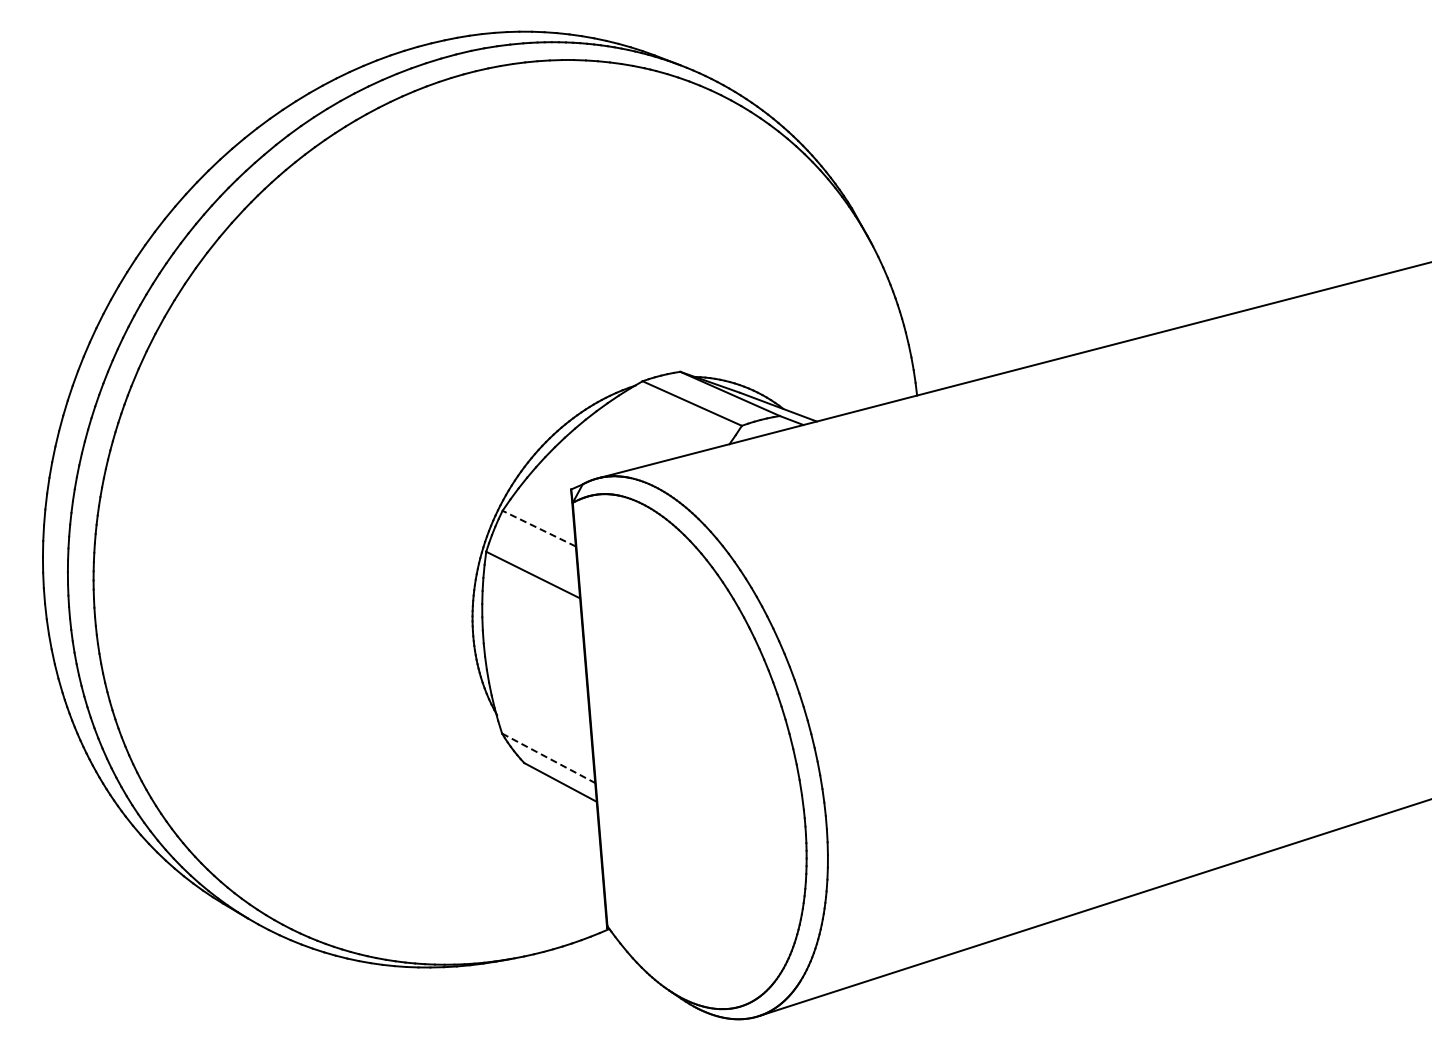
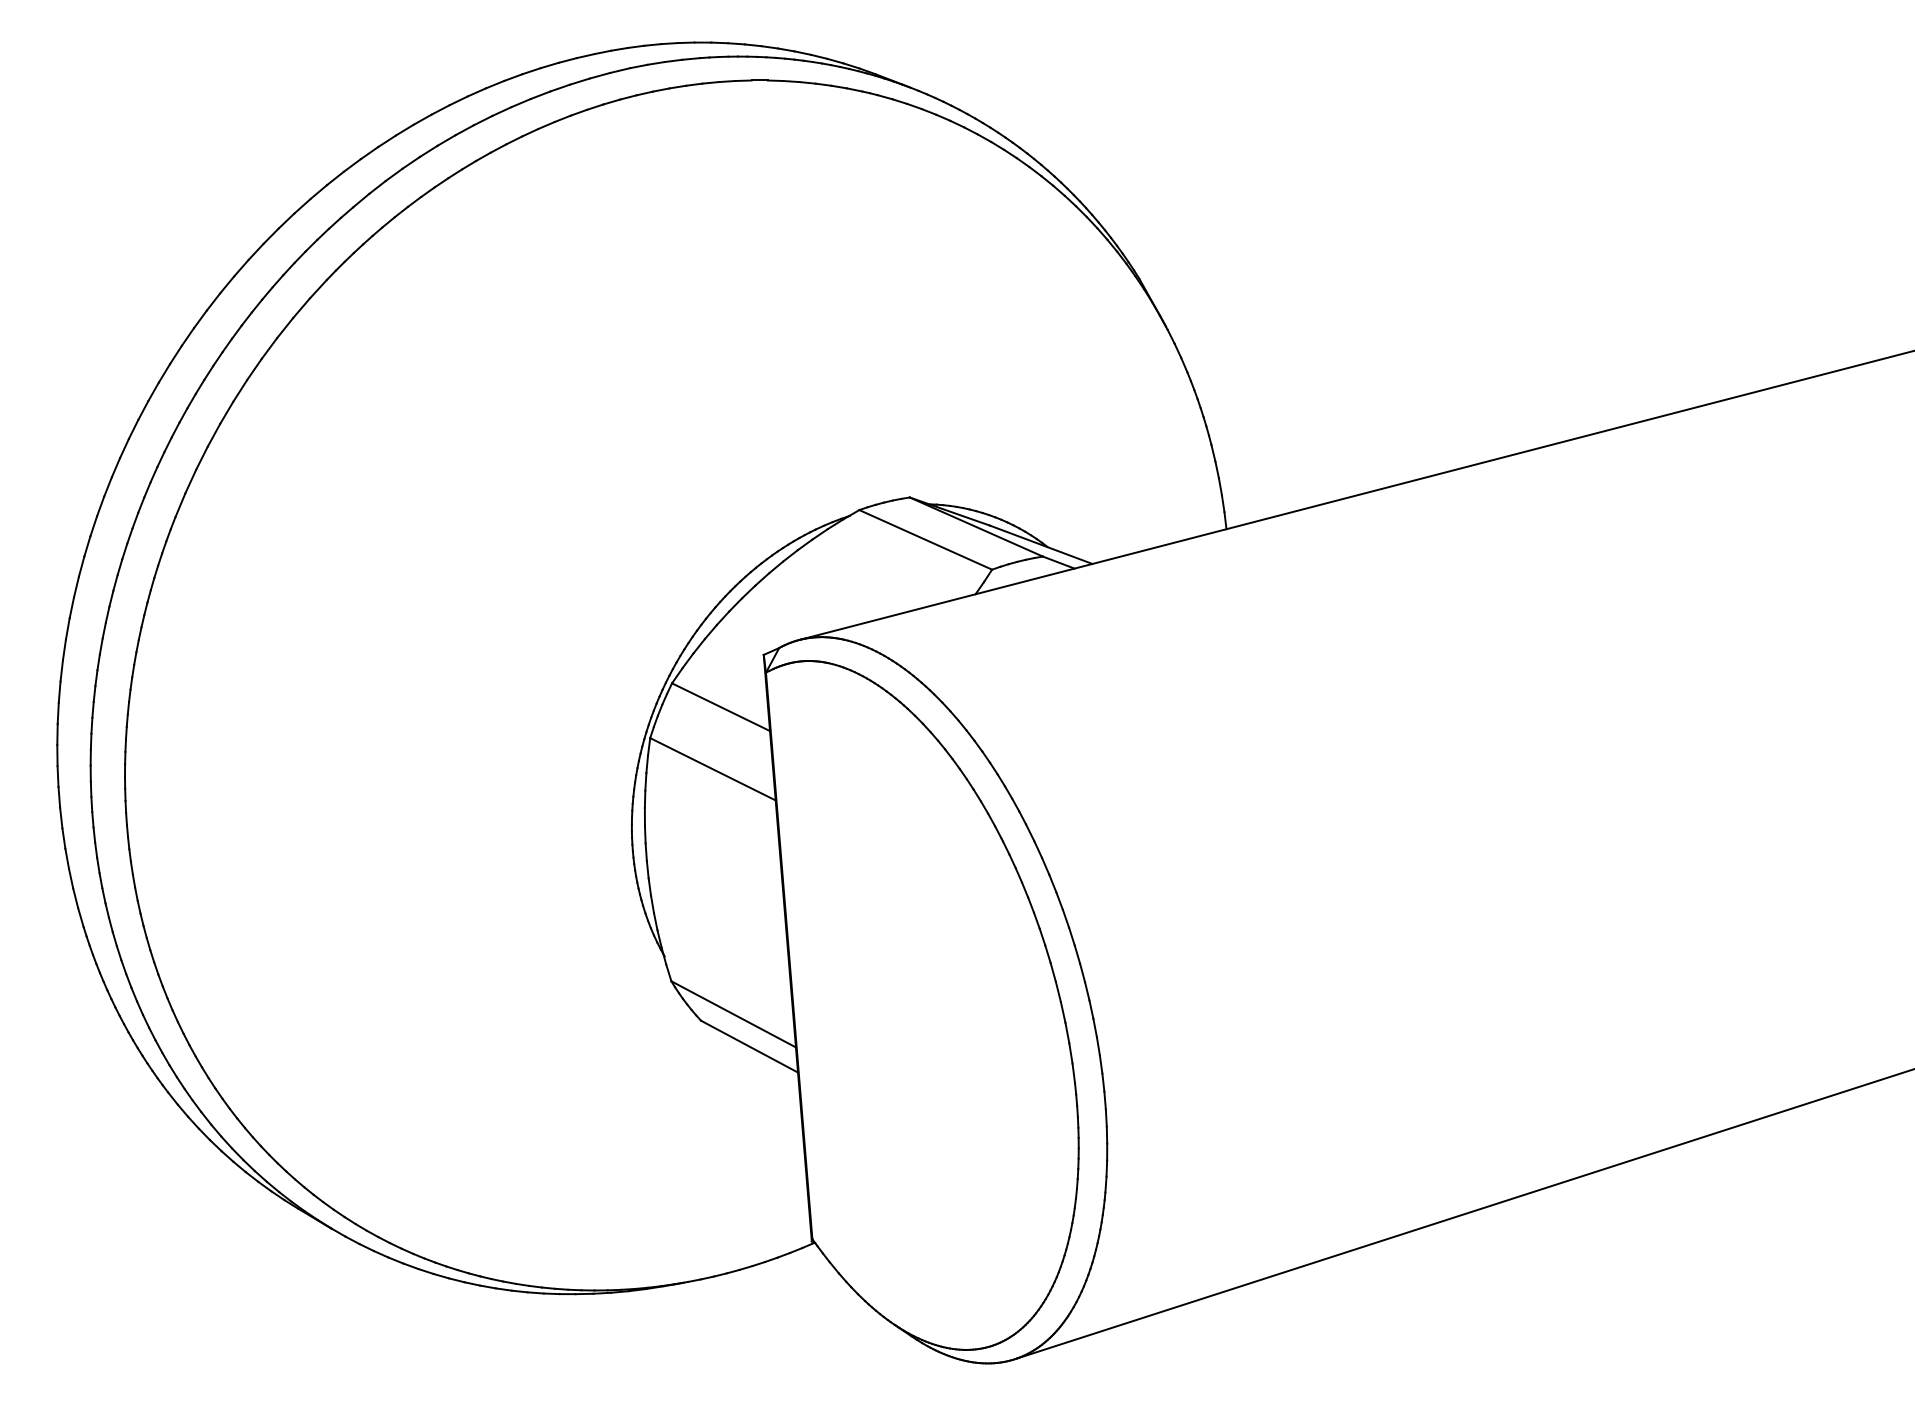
line: (539, 528) -> (721, 707), dashed -> solid
line: (548, 758) -> (733, 1014), dashed -> solid

